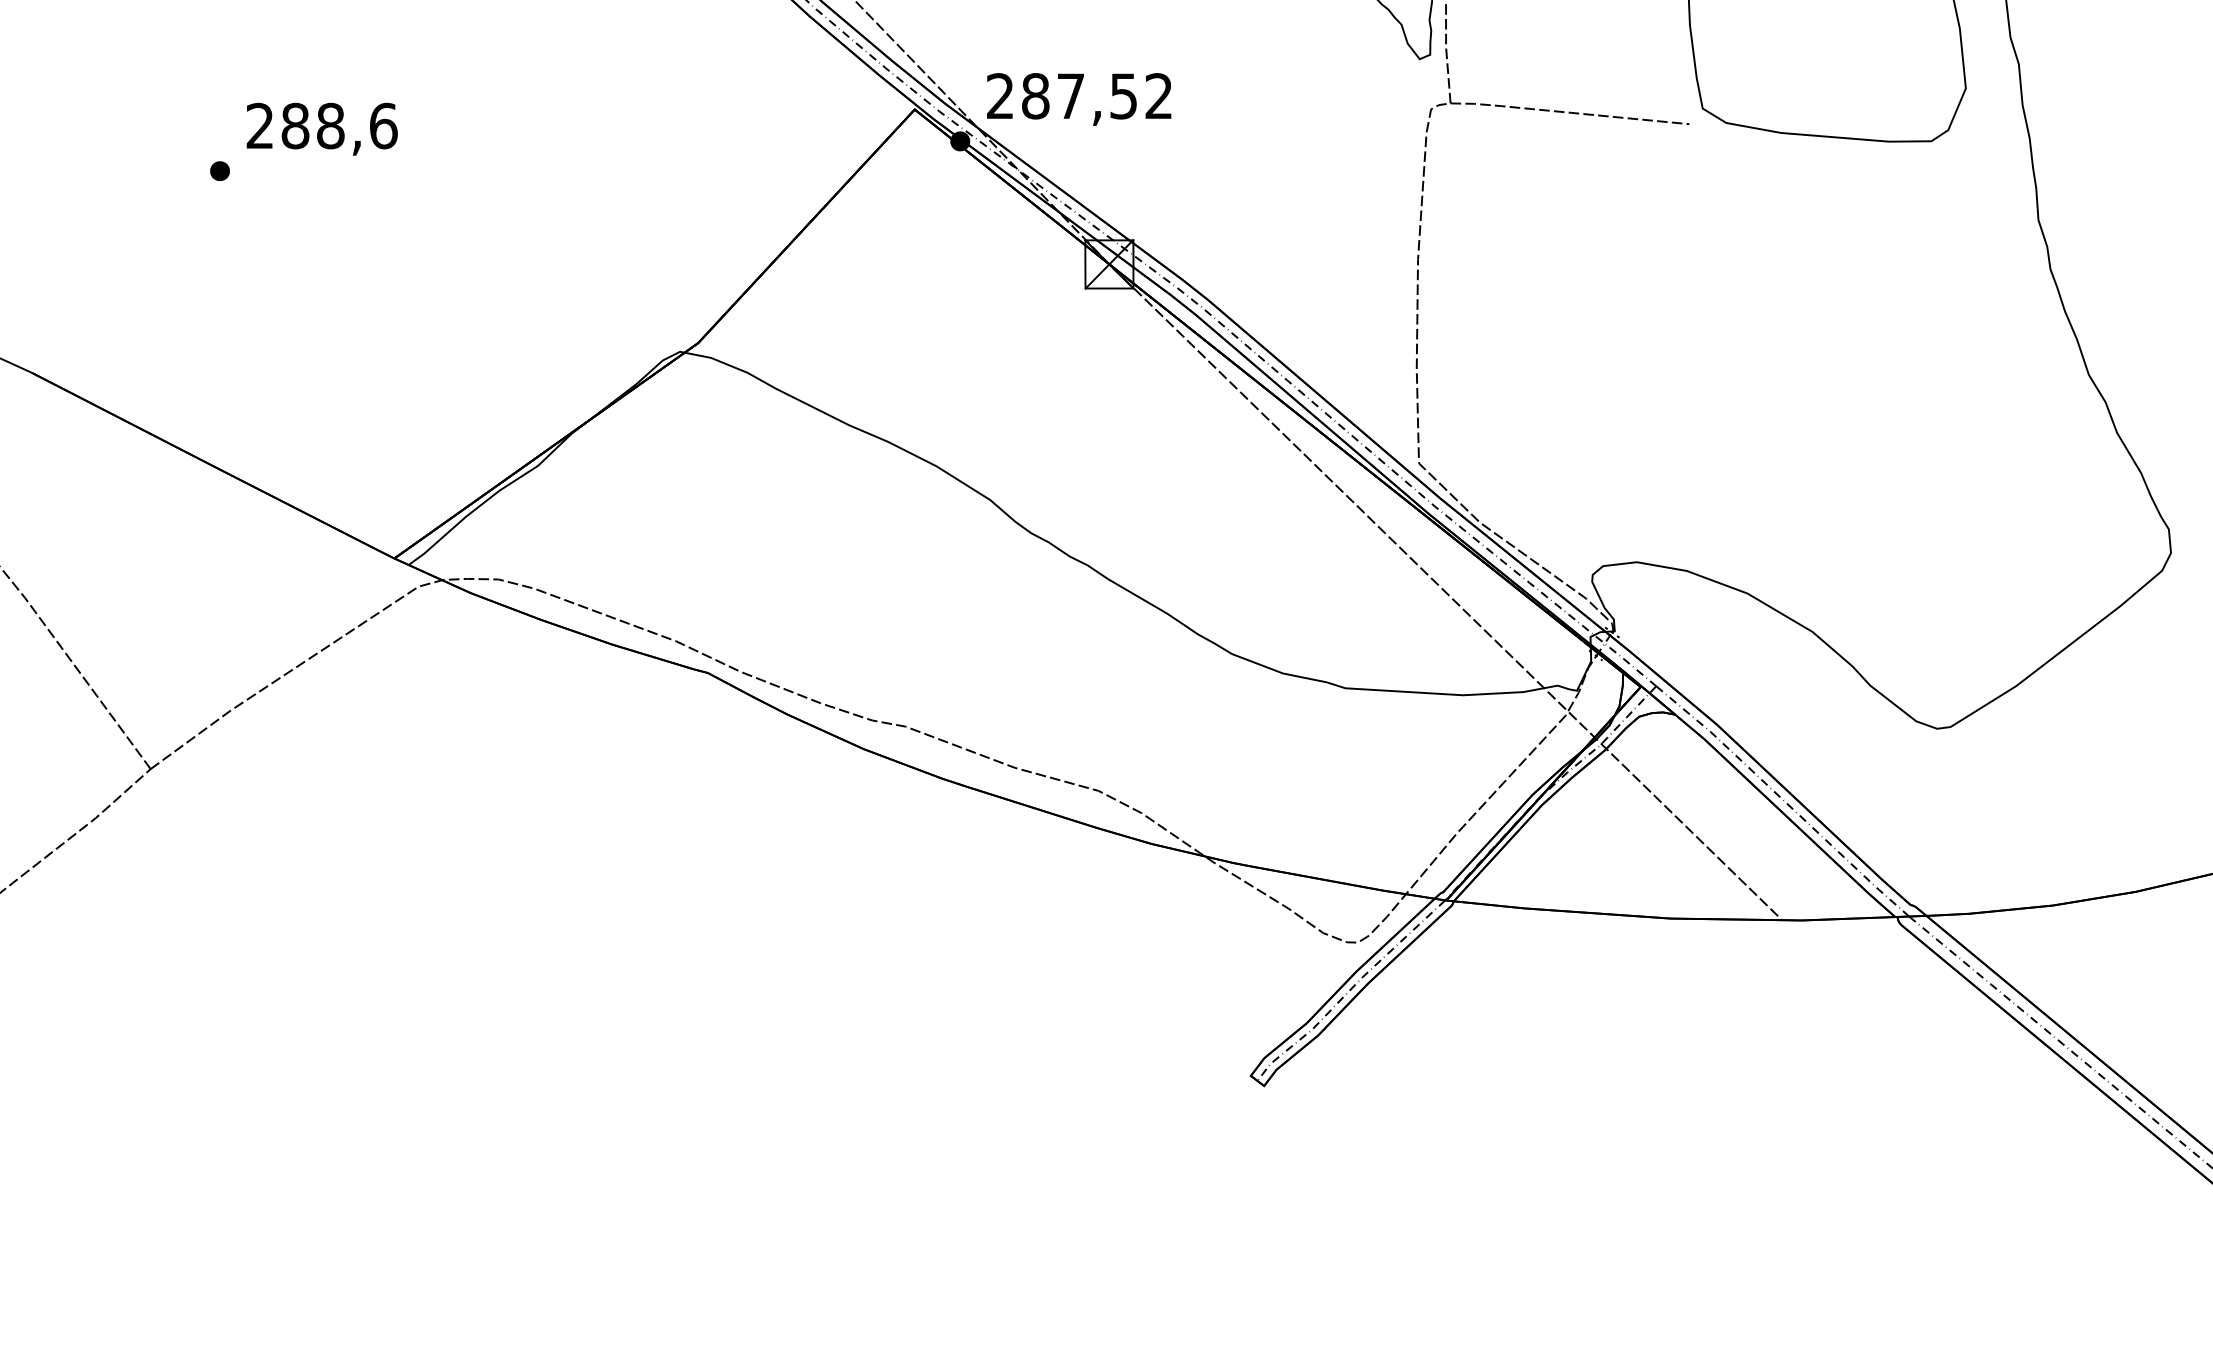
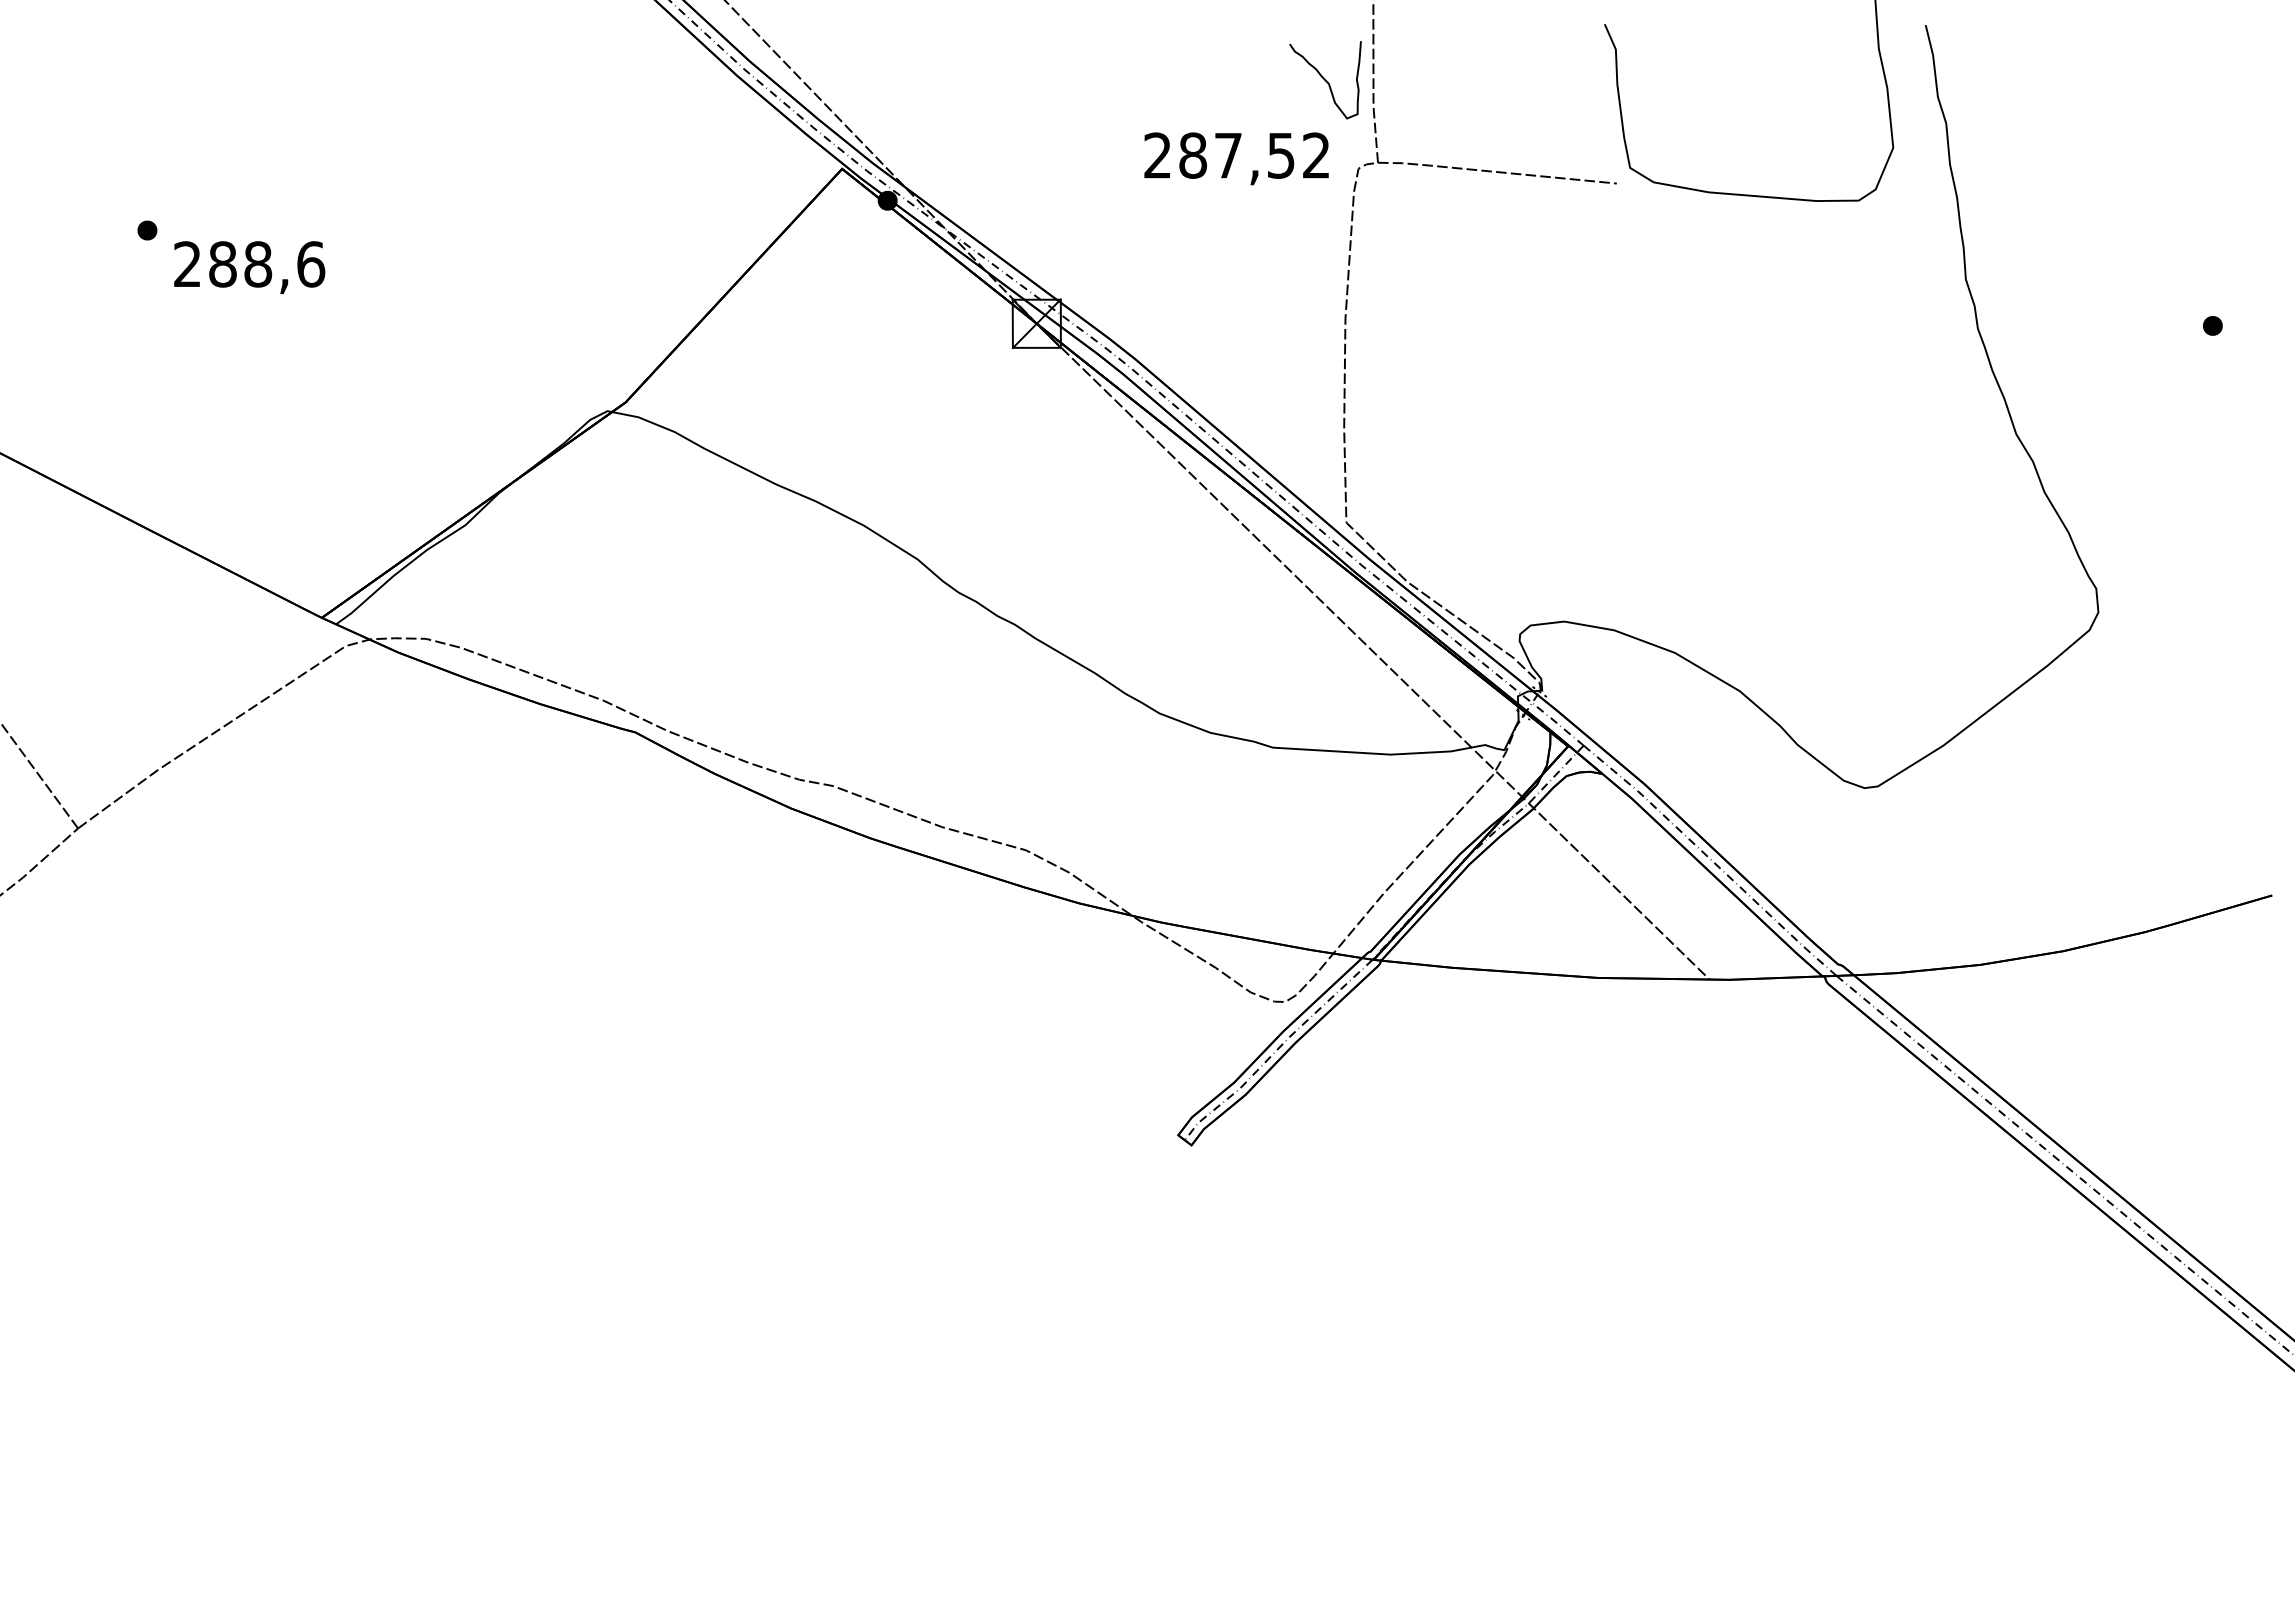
text: (1079, 99) -> (1236, 158), moved
text: (322, 129) -> (249, 267), moved

